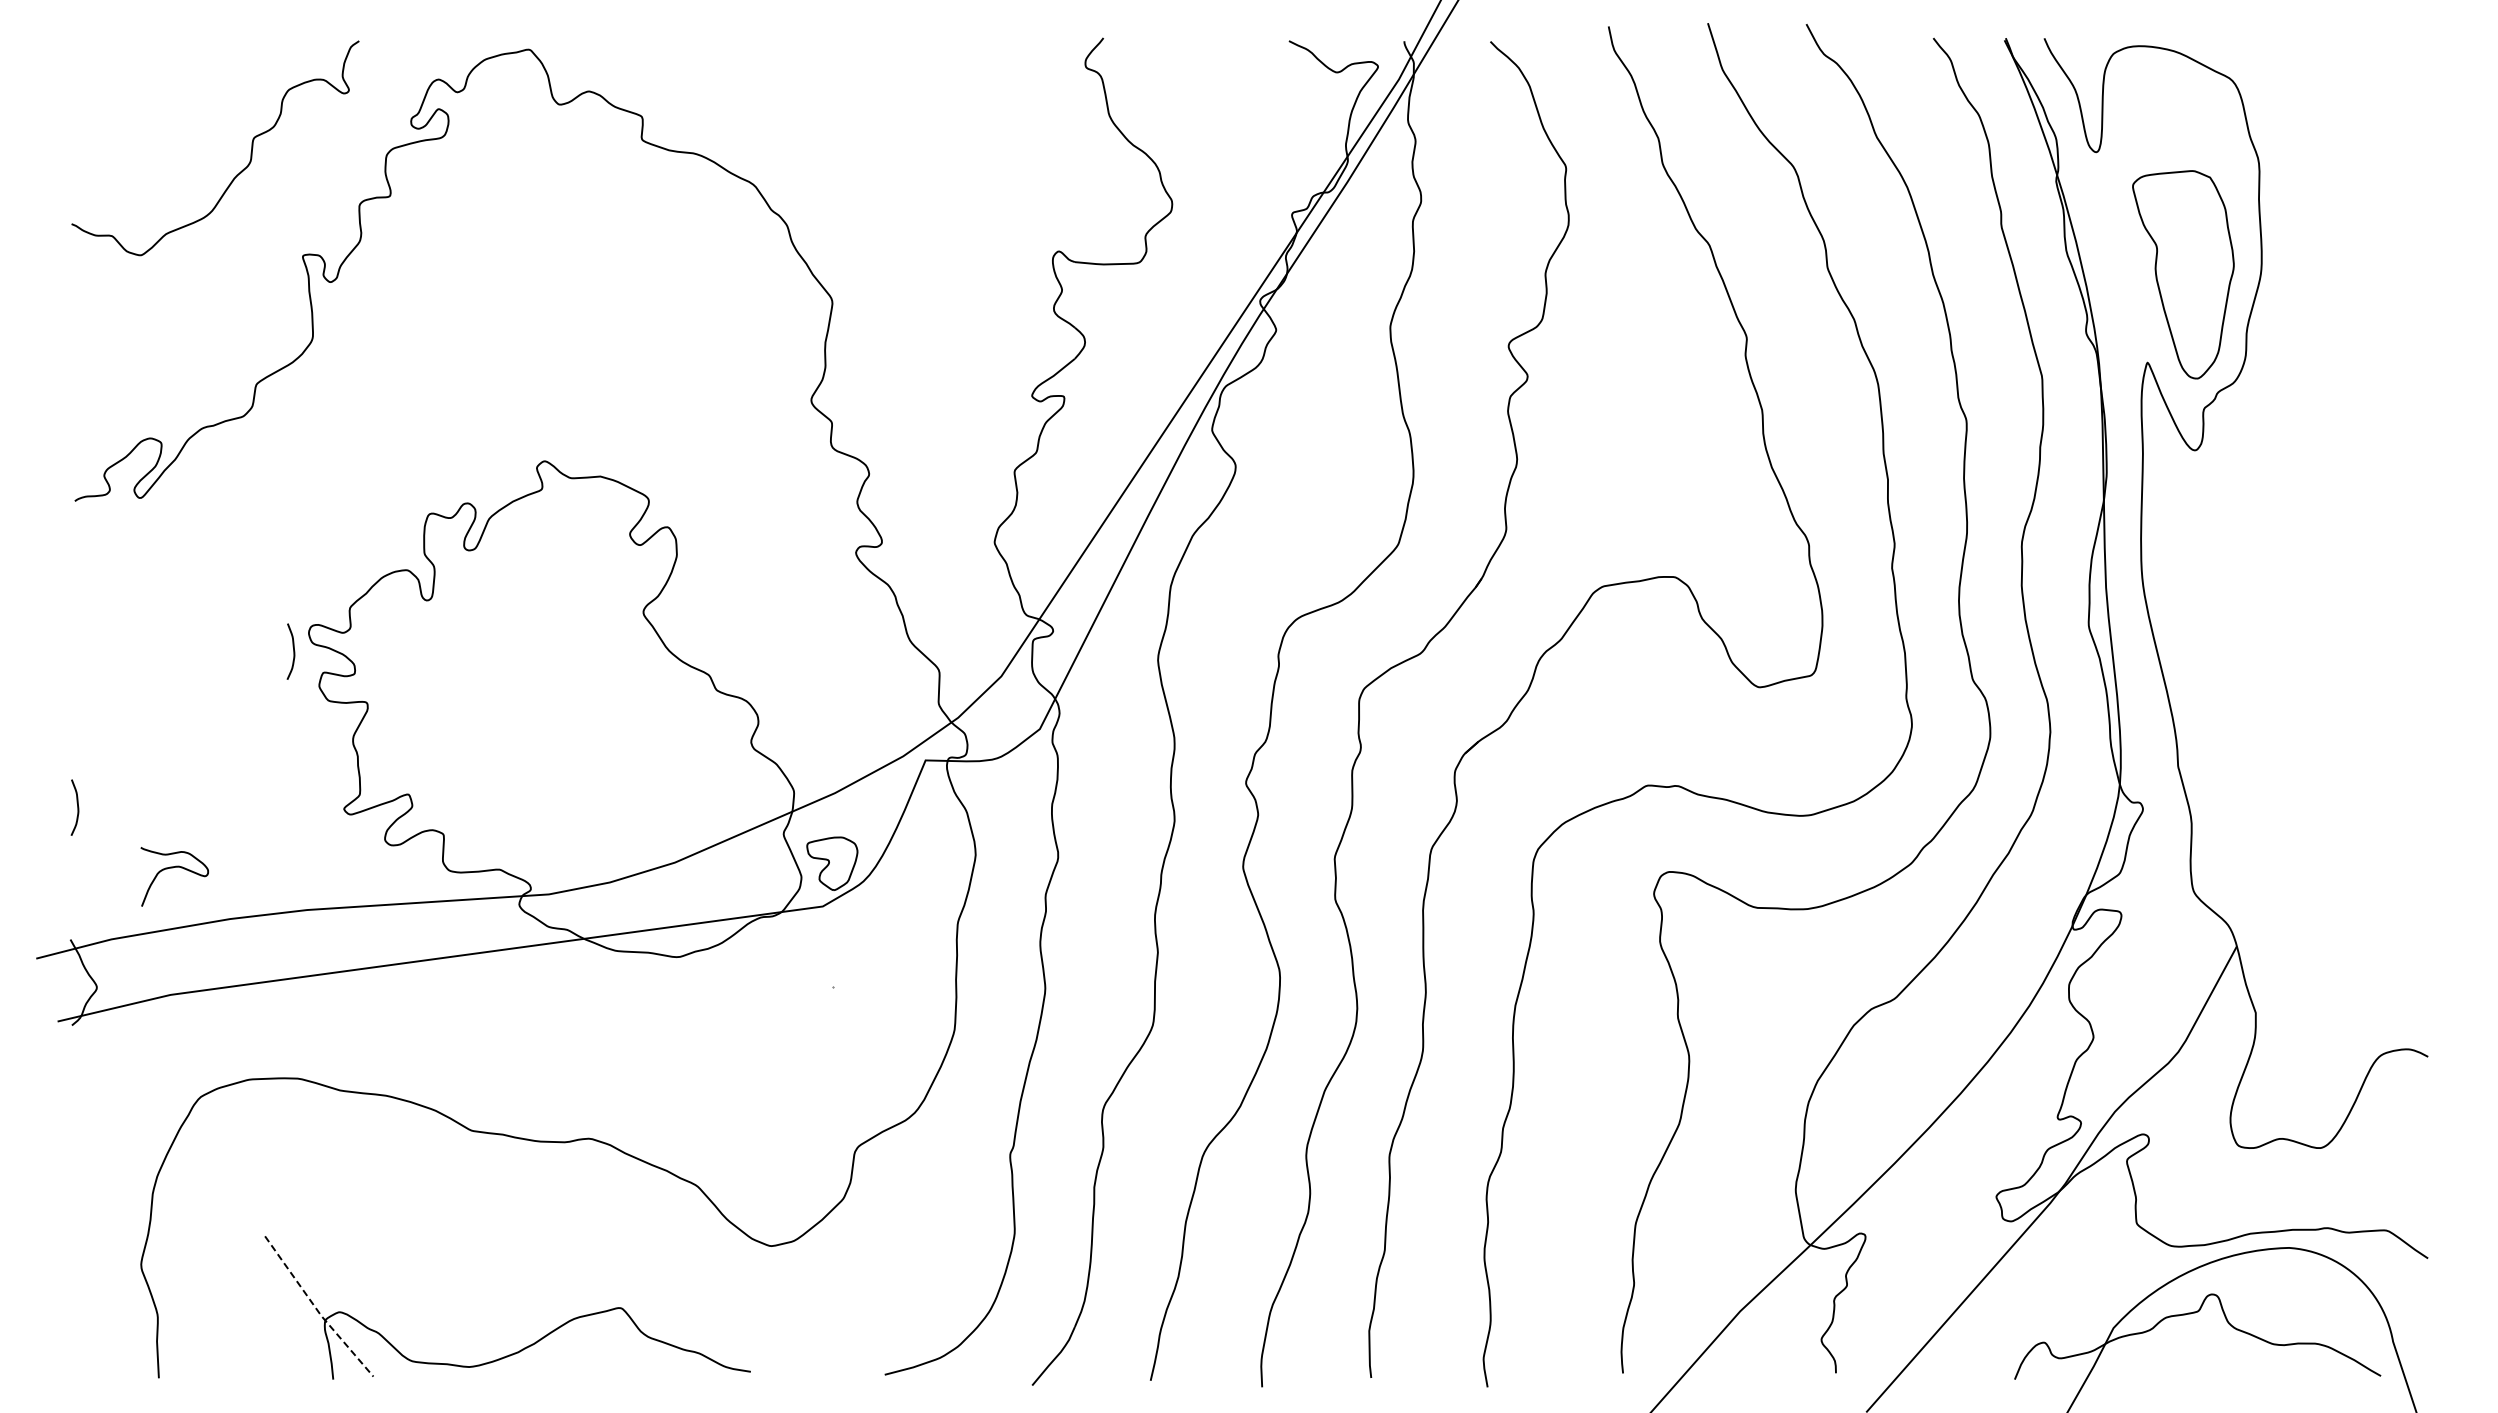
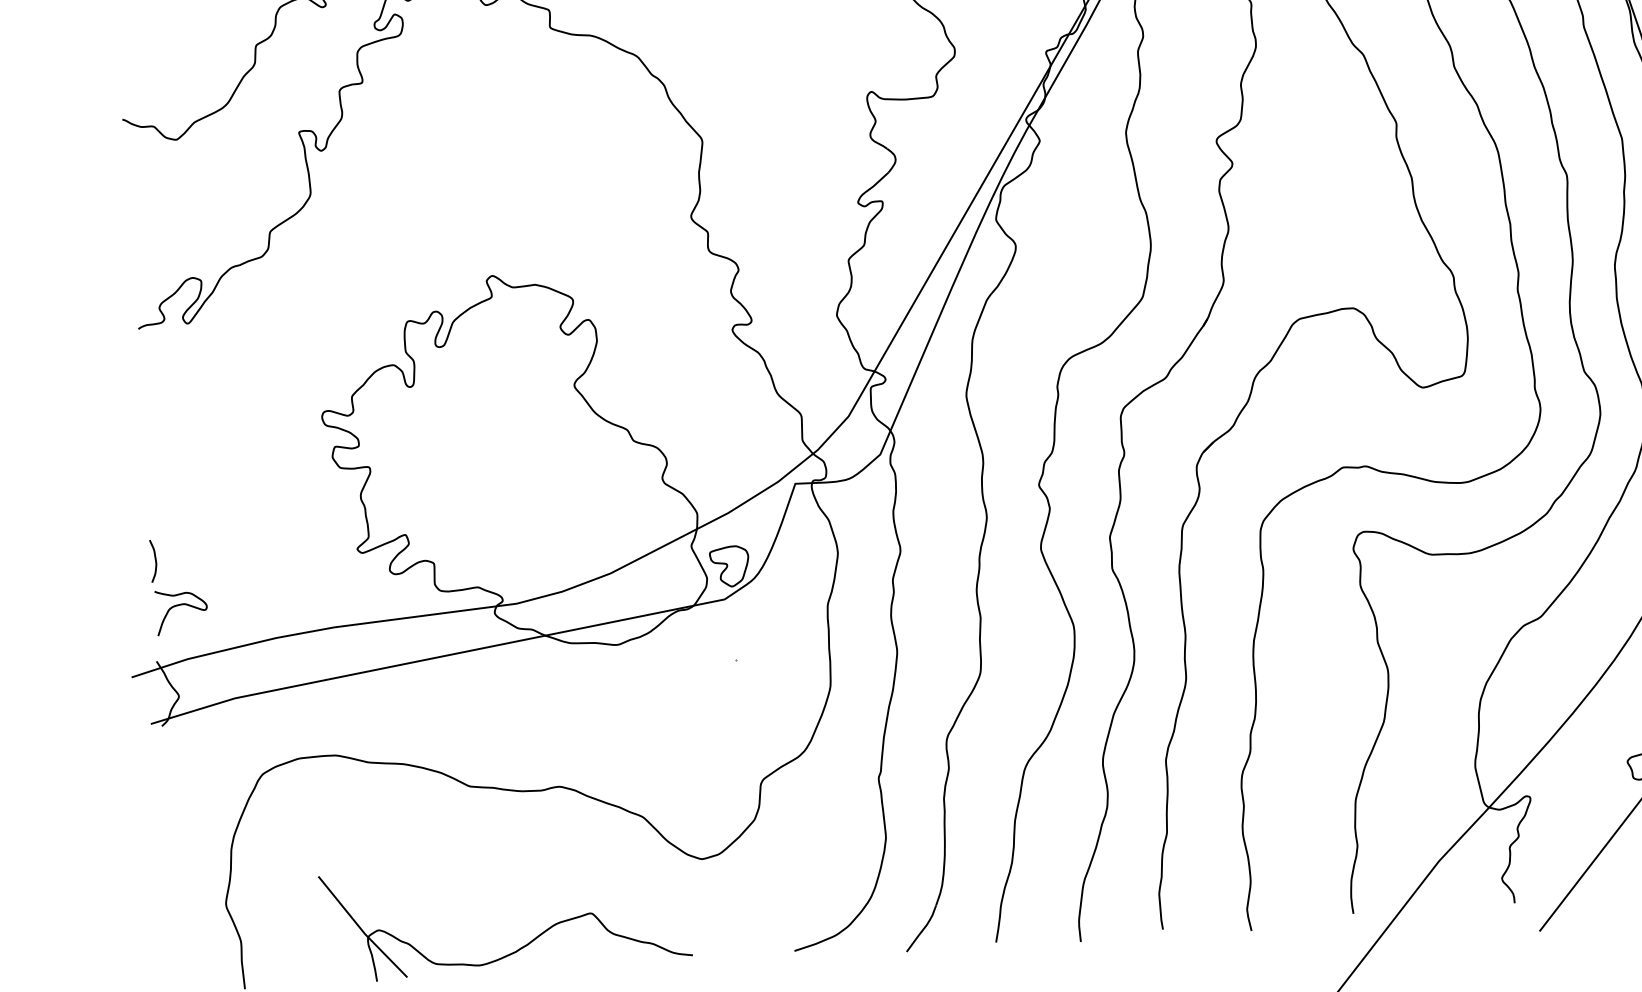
curve: (293, 651) -> (311, 432), removed
curve: (173, 868) -> (180, 605), moved
line: (316, 1309) -> (360, 929), dashed -> solid

